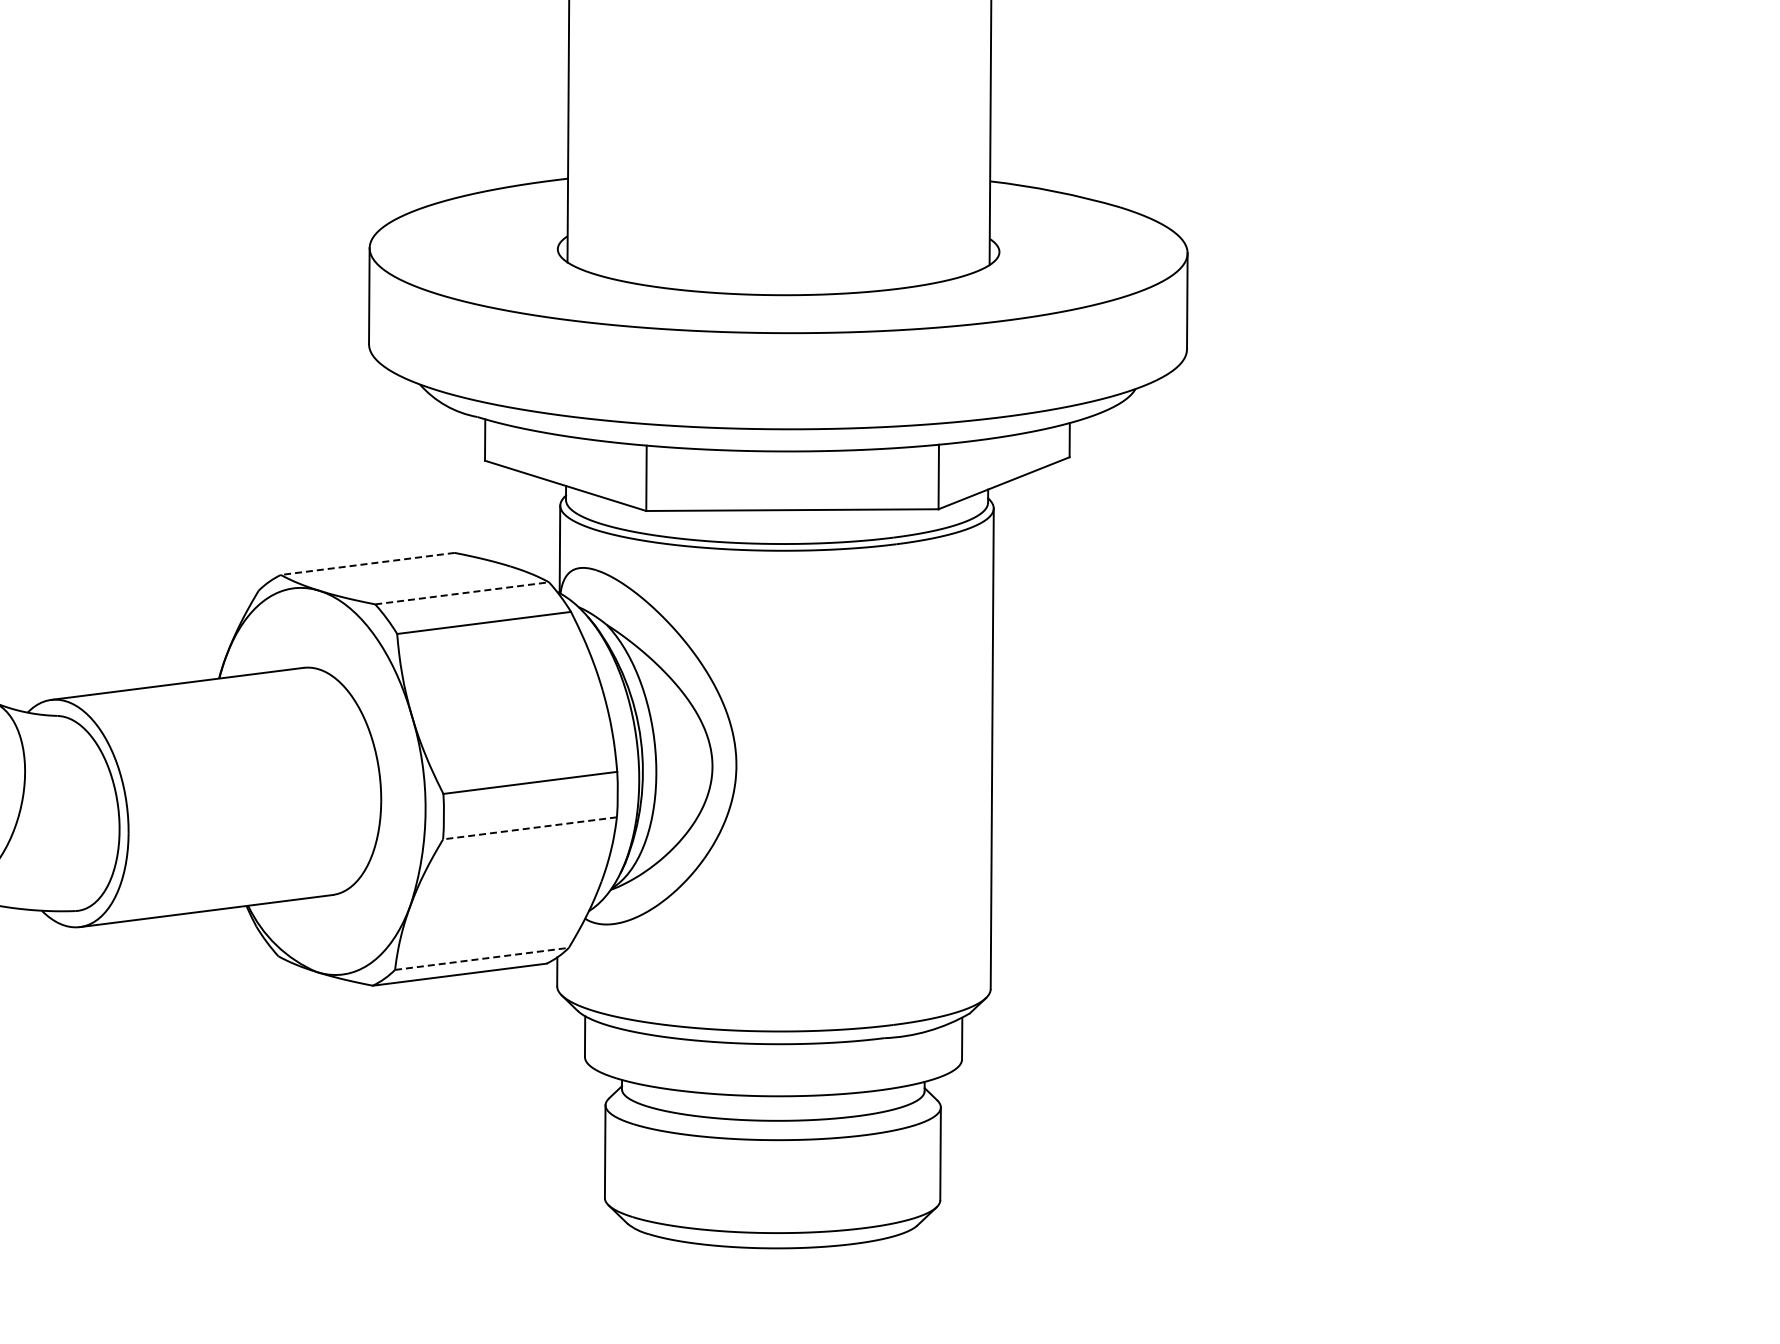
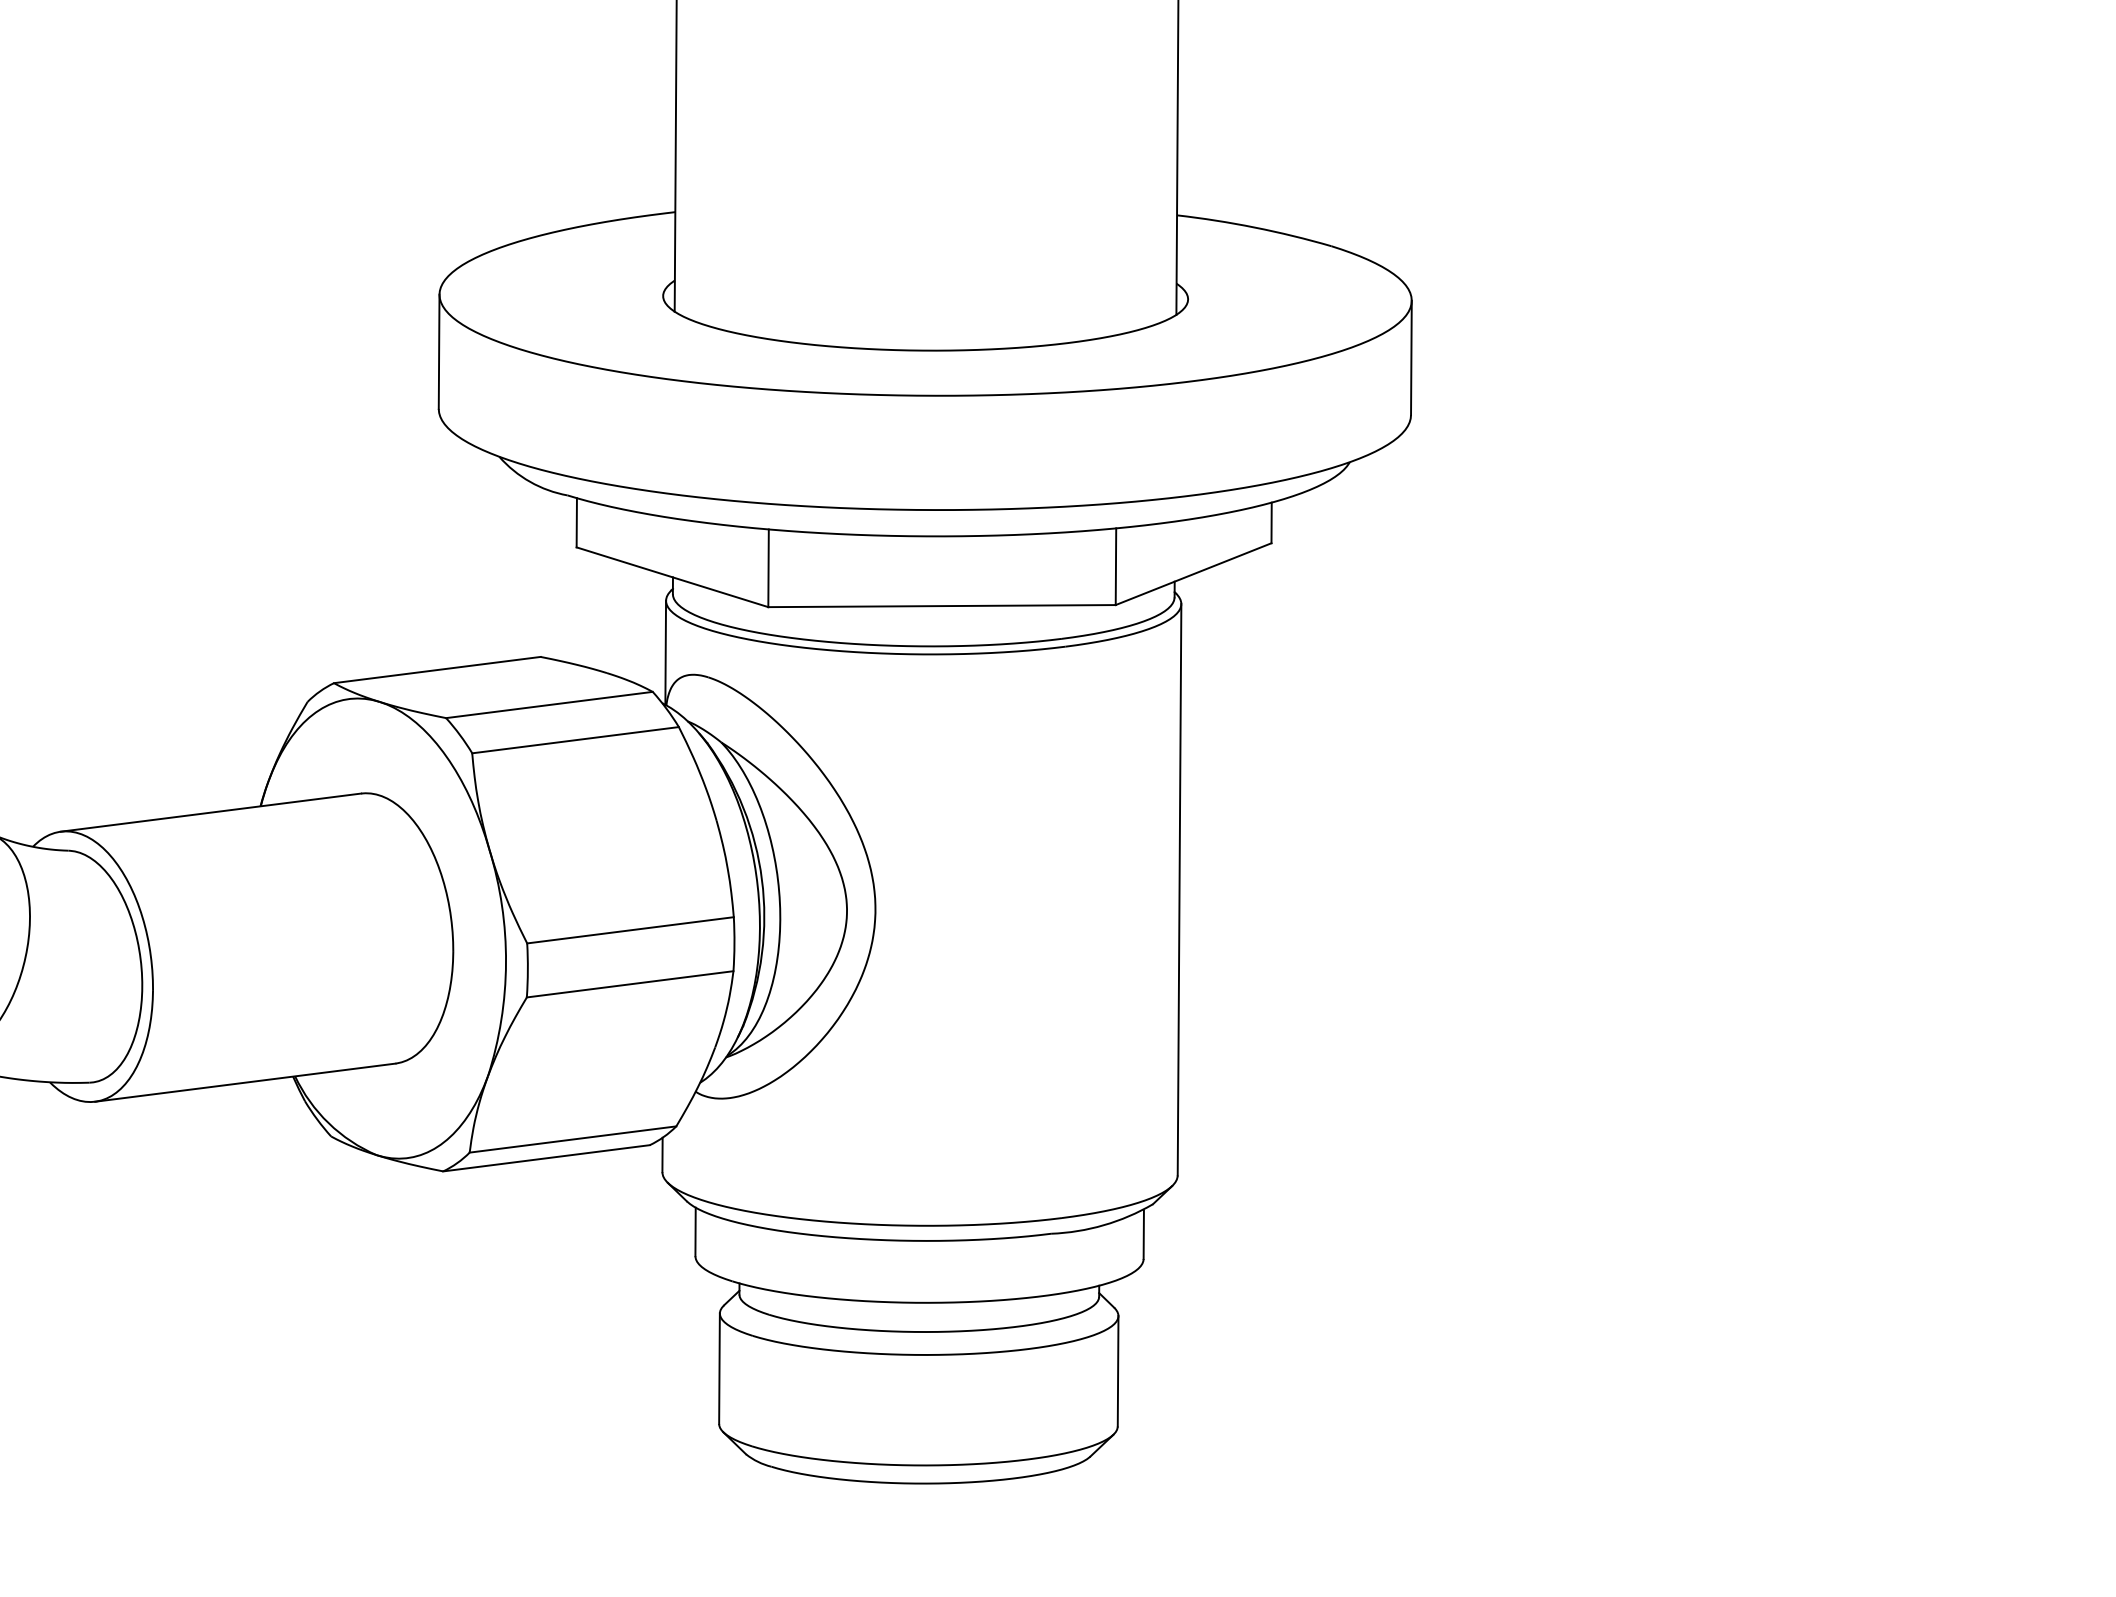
line: (367, 563) -> (436, 669), dashed -> solid
line: (462, 593) -> (549, 705), dashed -> solid
line: (530, 828) -> (630, 984), dashed -> solid
line: (481, 958) -> (572, 1139), dashed -> solid

